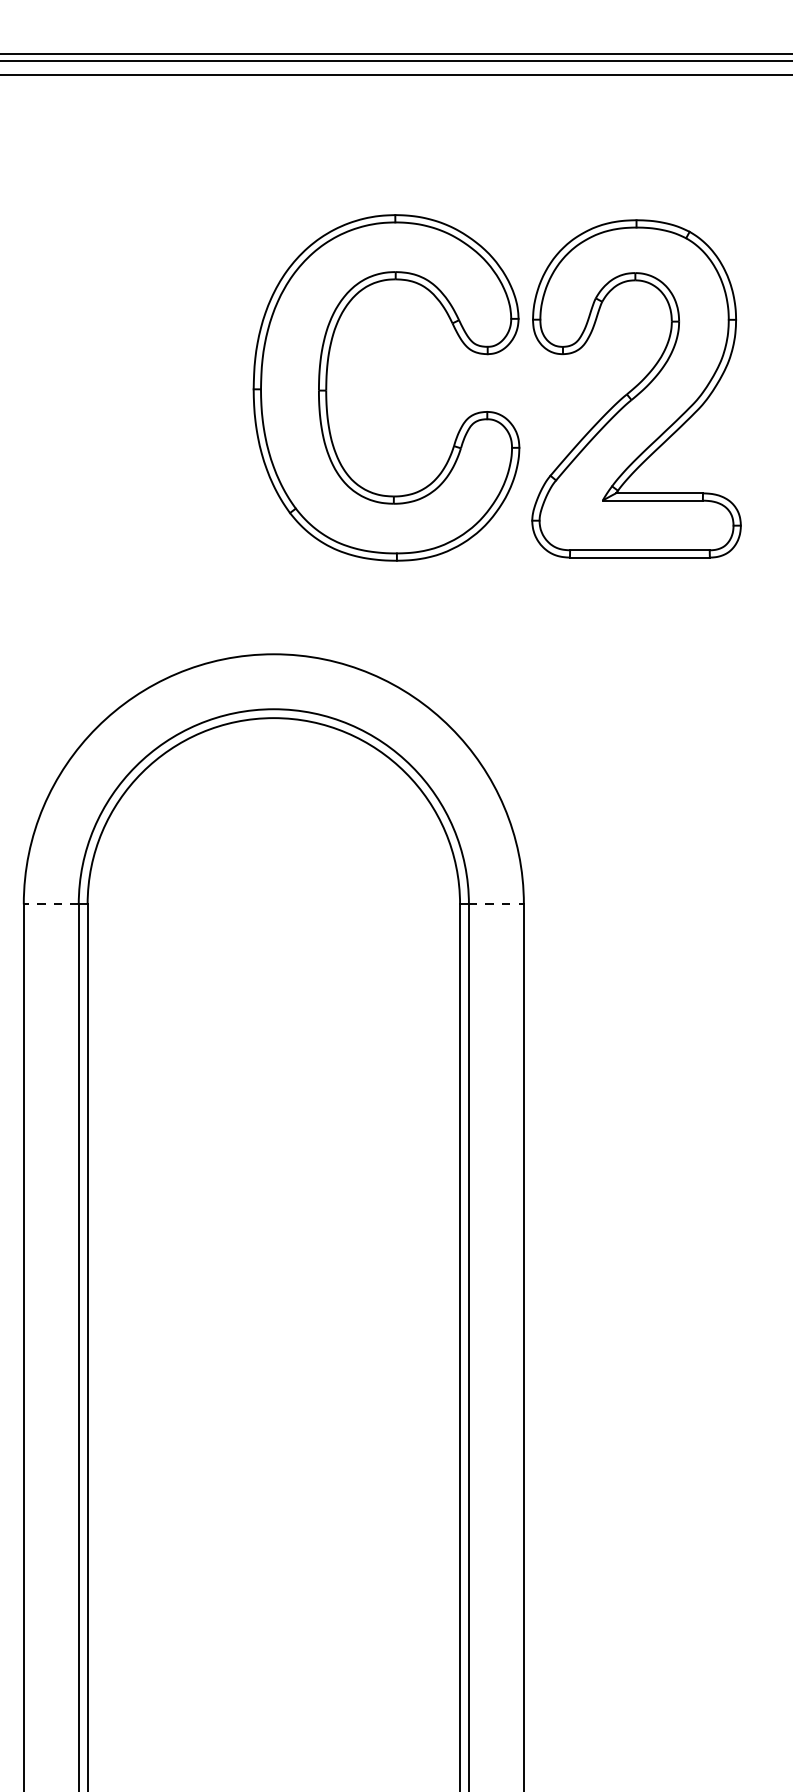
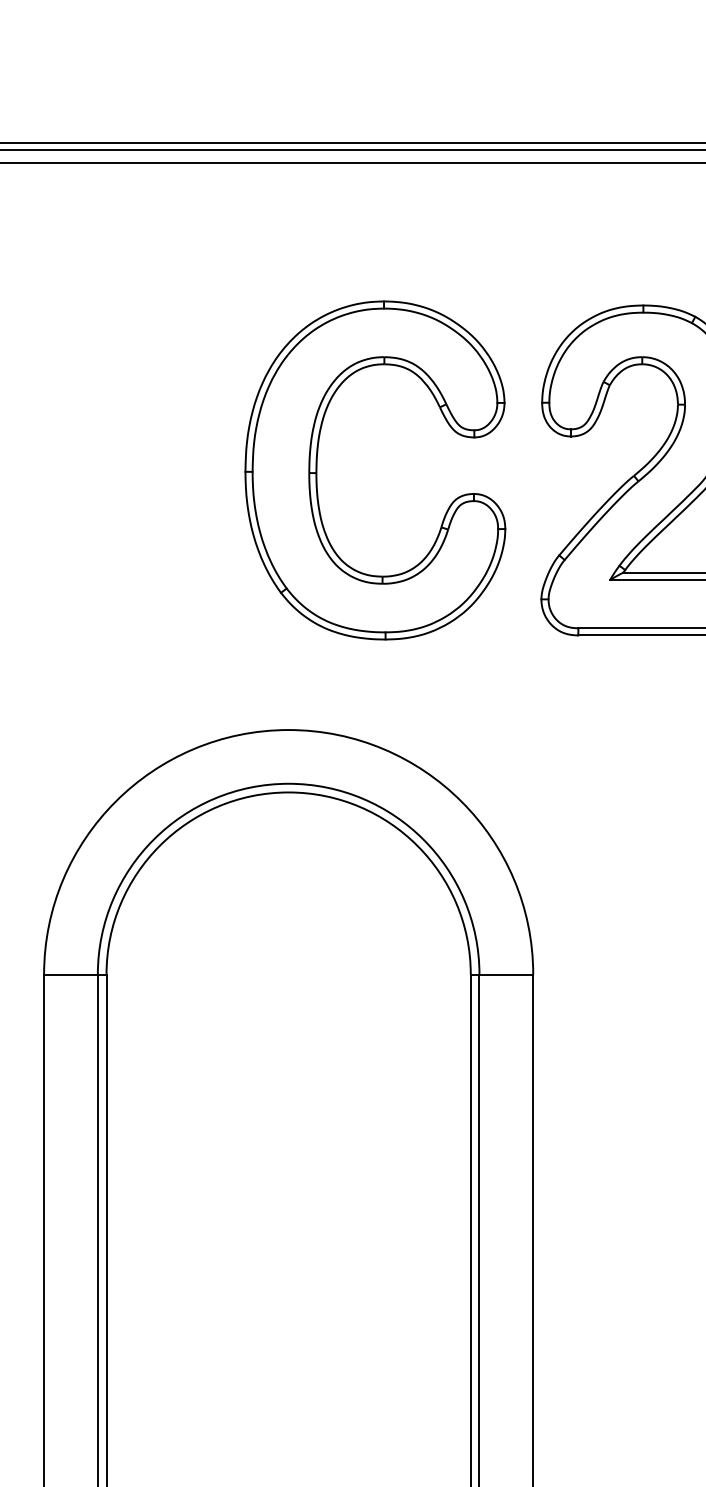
part: (327, 387) -> (317, 470), moved
line: (50, 904) -> (70, 974), dashed -> solid
line: (496, 904) -> (506, 974), dashed -> solid

